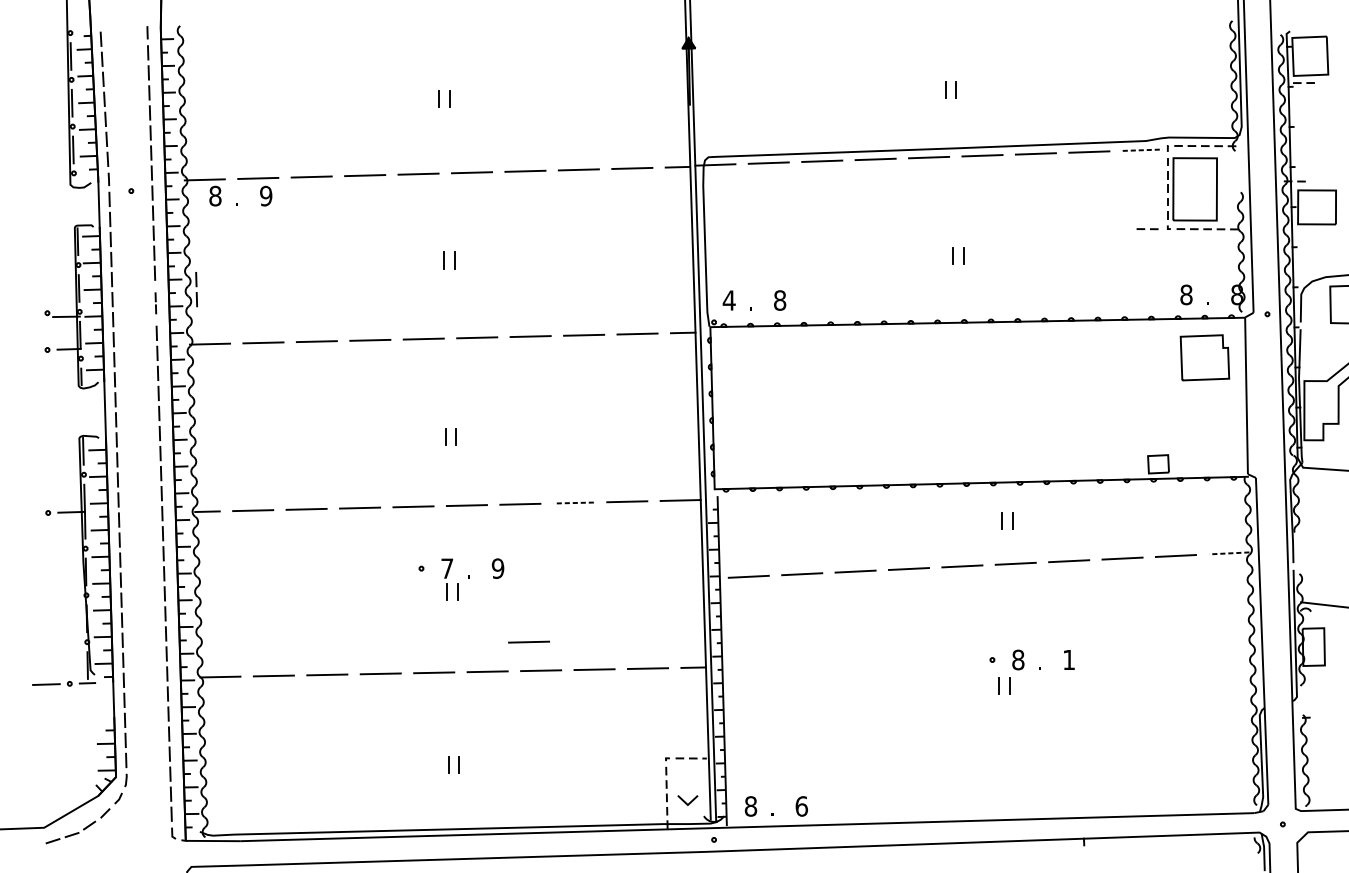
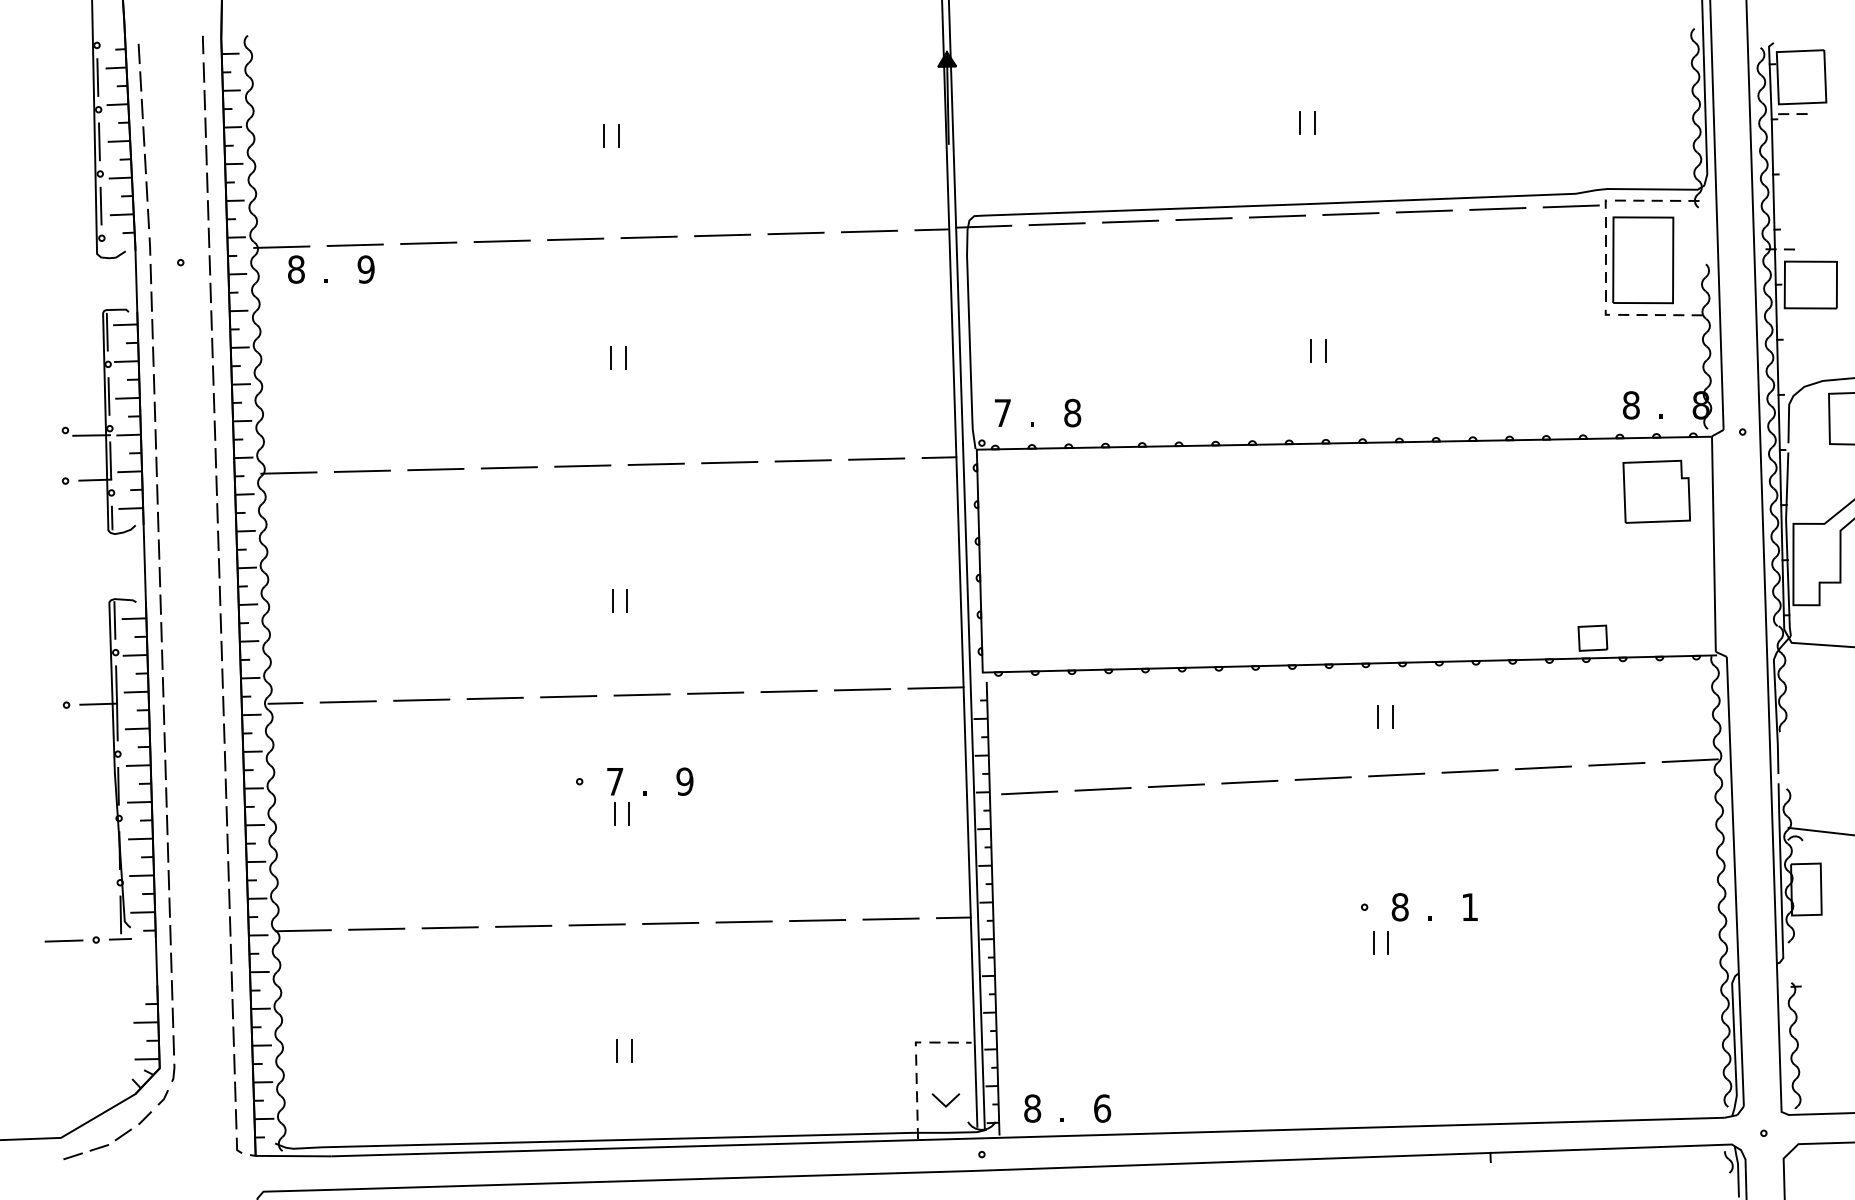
line: (1142, 150) -> (1571, 206), dashed -> solid
line: (1145, 228) -> (1574, 314), removed
part: (196, 289) -> (270, 397), removed
text: (729, 300) -> (1002, 412), 4 -> 7
part: (155, 303) -> (214, 416), size x1.67
line: (574, 503) -> (789, 691), dashed -> solid
line: (1229, 553) -> (1690, 760), dashed -> solid
line: (529, 641) -> (727, 882), removed

